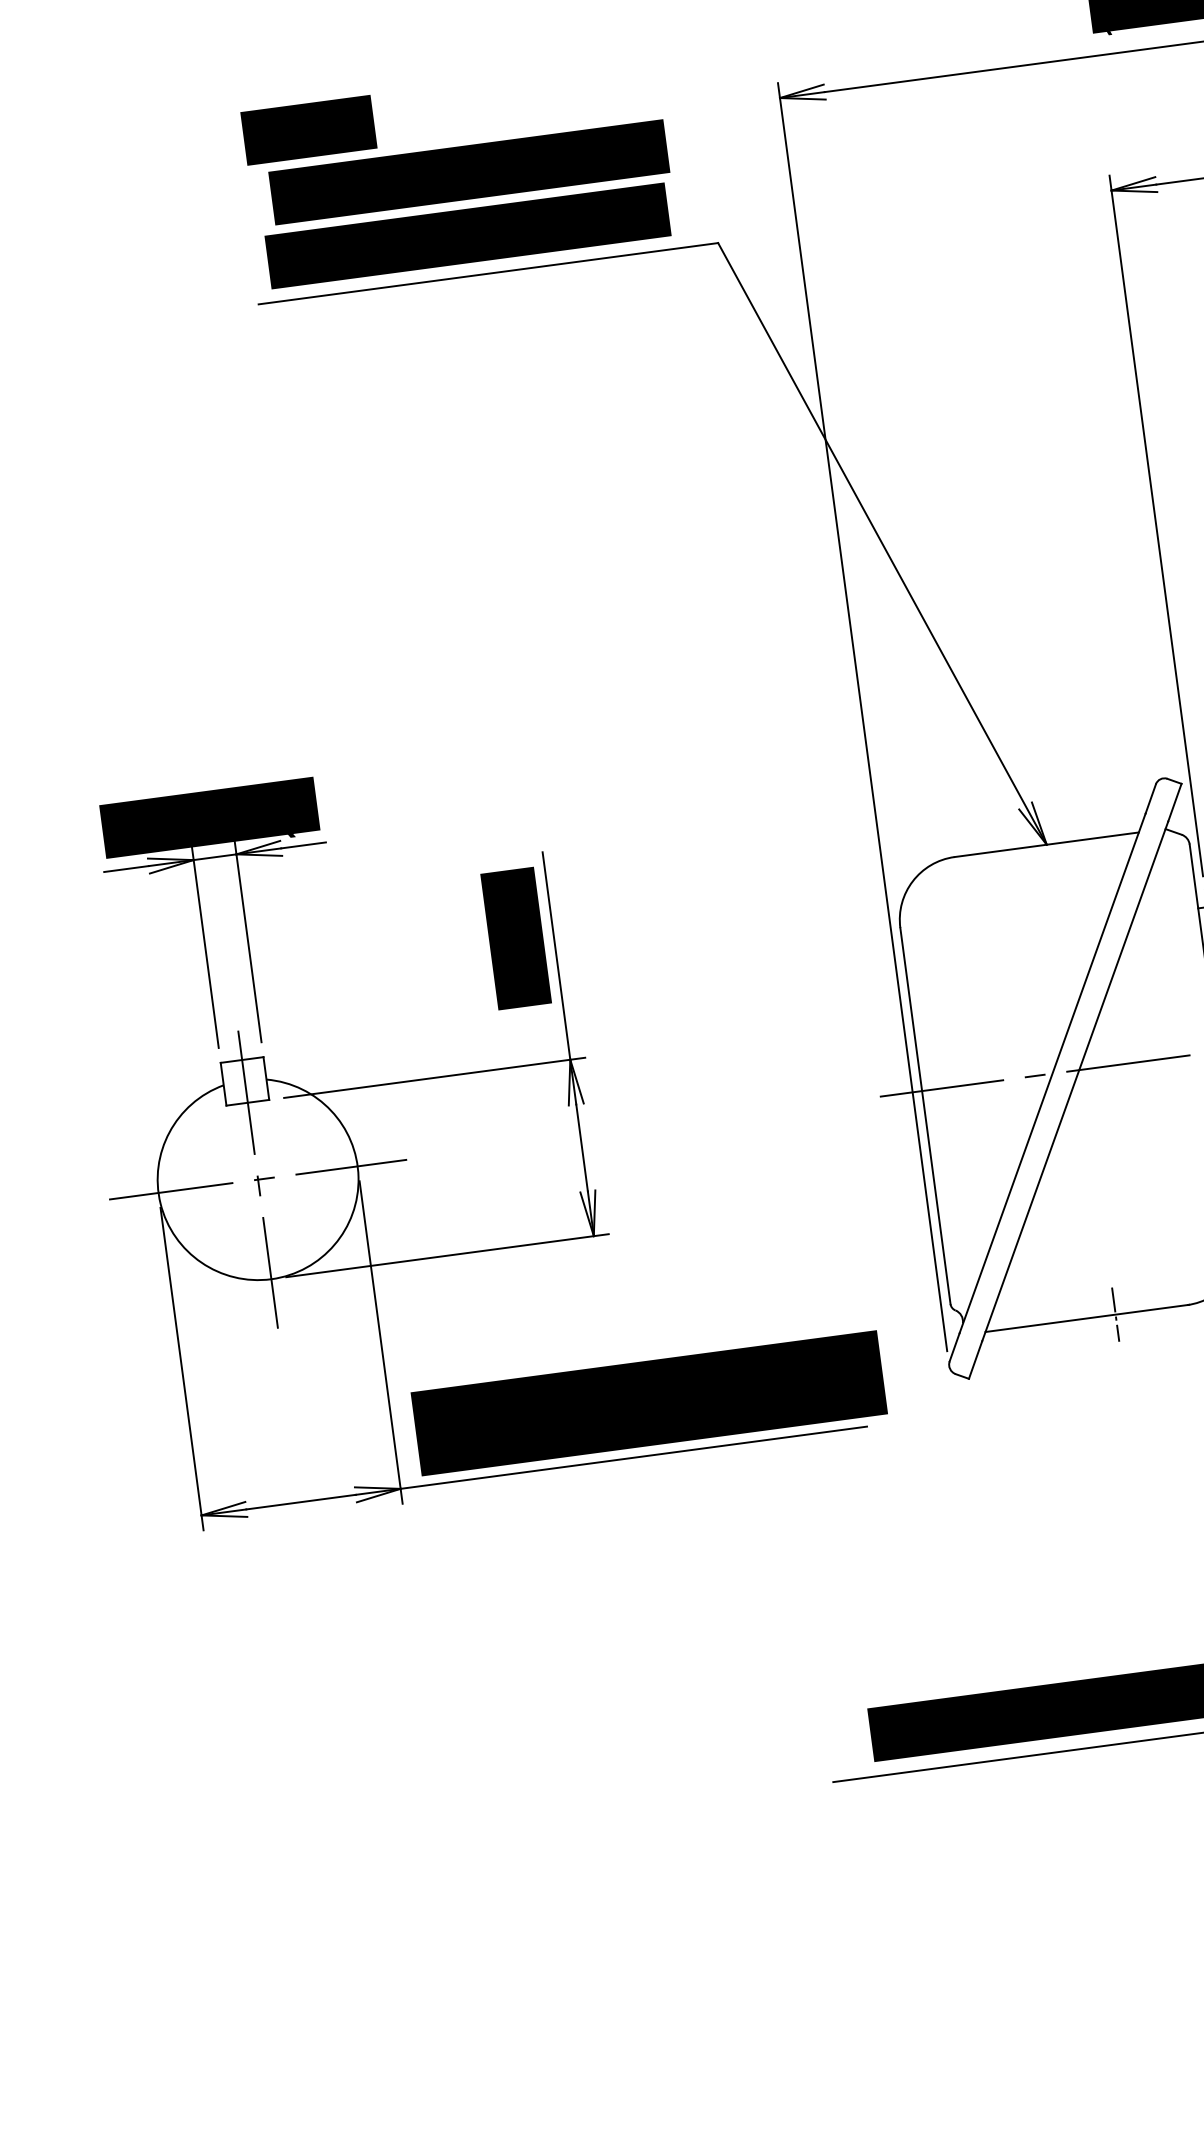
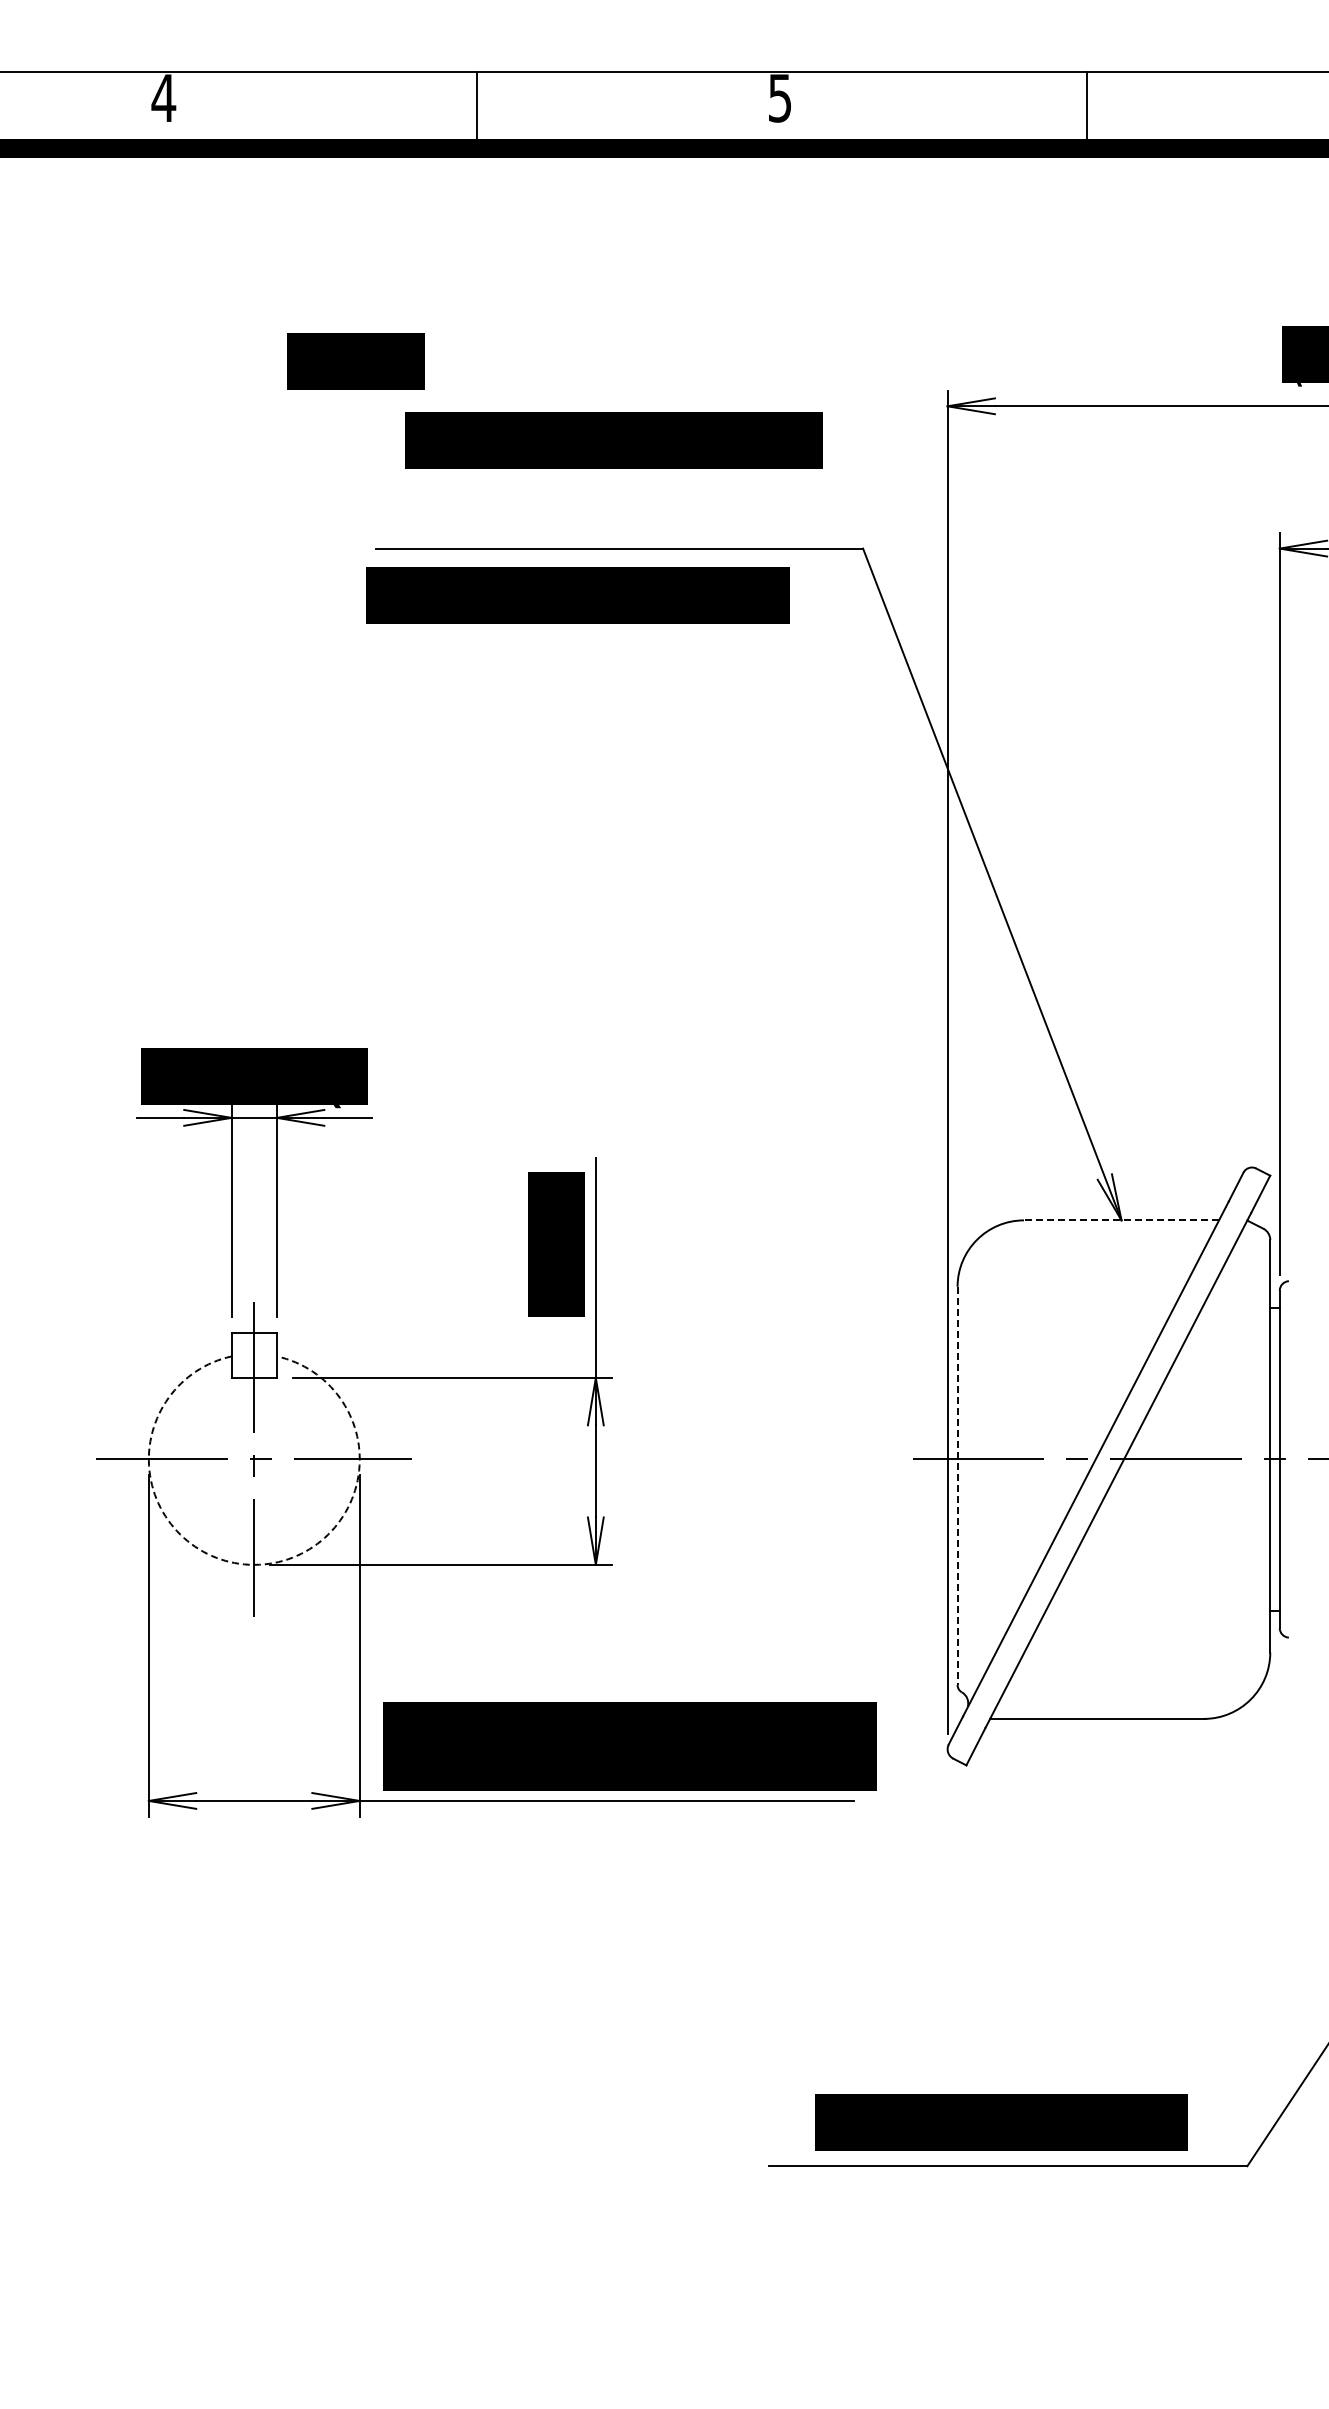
text: (308, 130) -> (355, 361), moved
text: (467, 236) -> (577, 595), moved
line: (1046, 844) -> (1121, 1220), solid -> dashed
line: (925, 1116) -> (957, 1486), solid -> dashed
arc: (271, 1278) -> (254, 1564), solid -> dashed
line: (1115, 1314) -> (1127, 1718), removed

